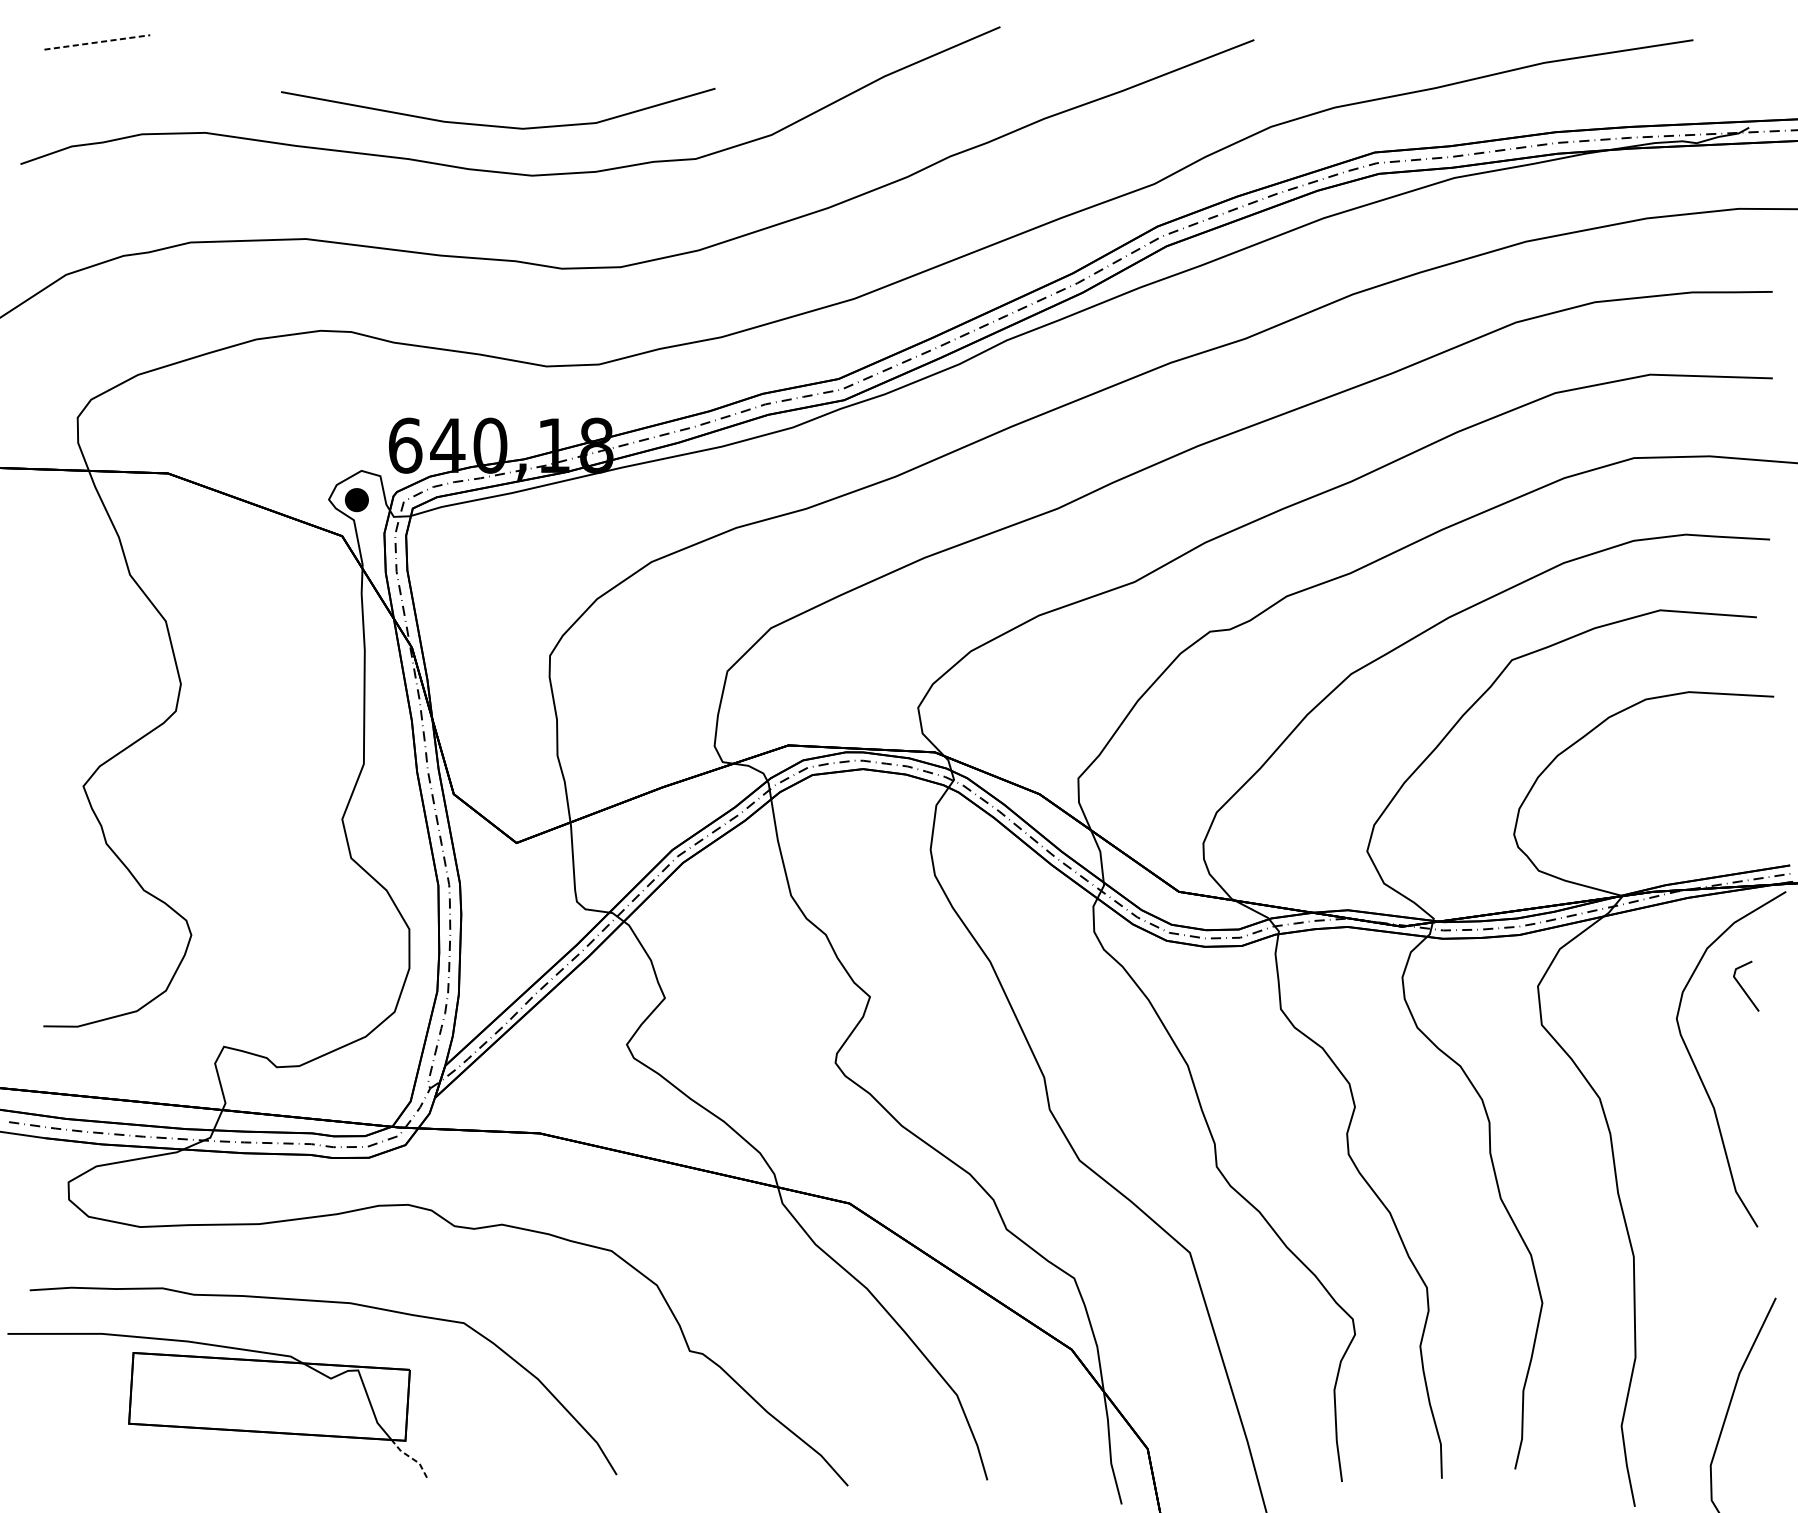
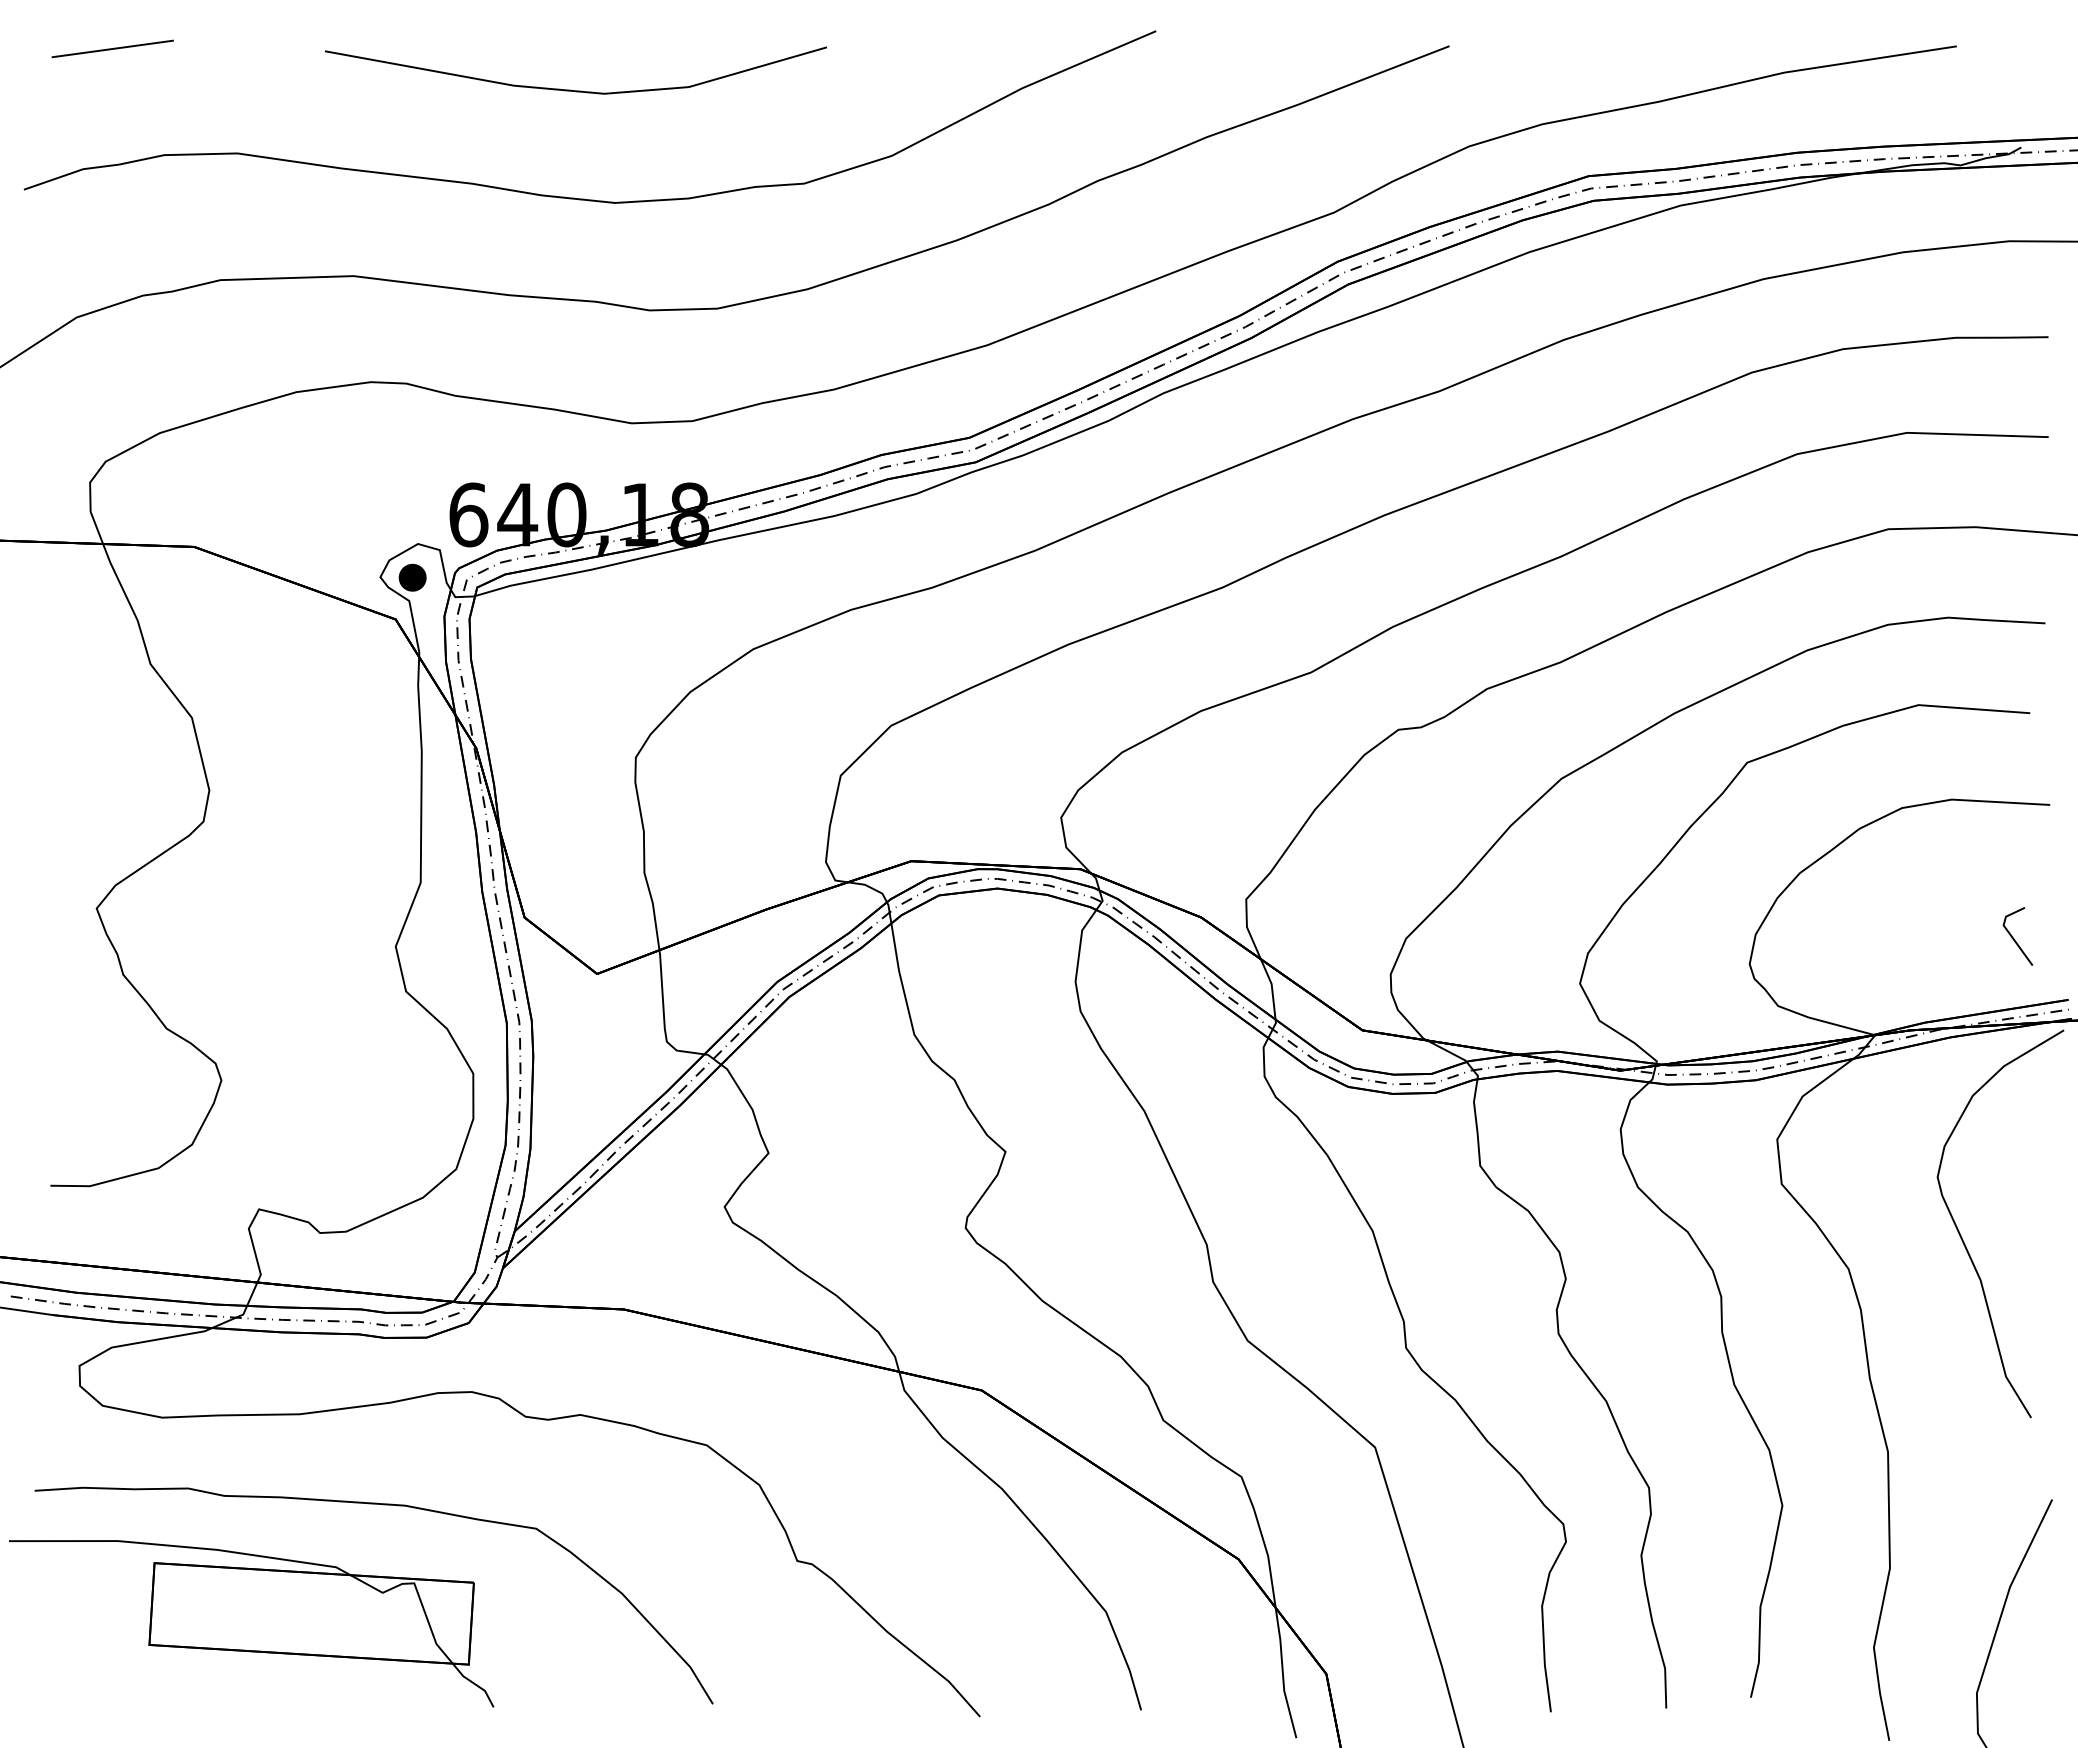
line: (97, 42) -> (112, 48), dashed -> solid
line: (493, 125) -> (570, 89), moved
line: (1743, 988) -> (2014, 938), moved
line: (410, 1457) -> (474, 1683), dashed -> solid

